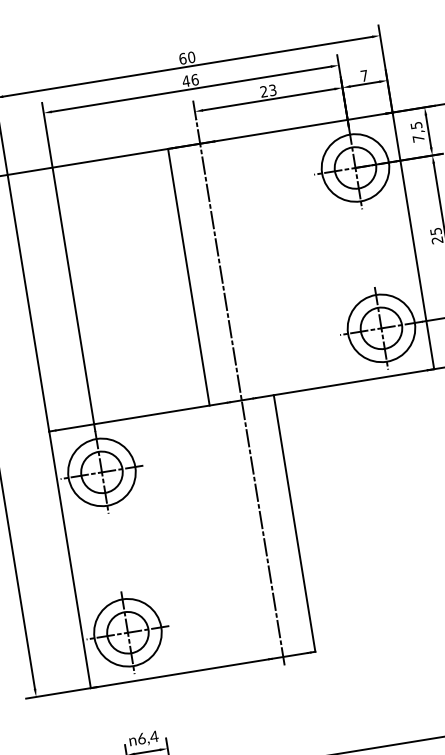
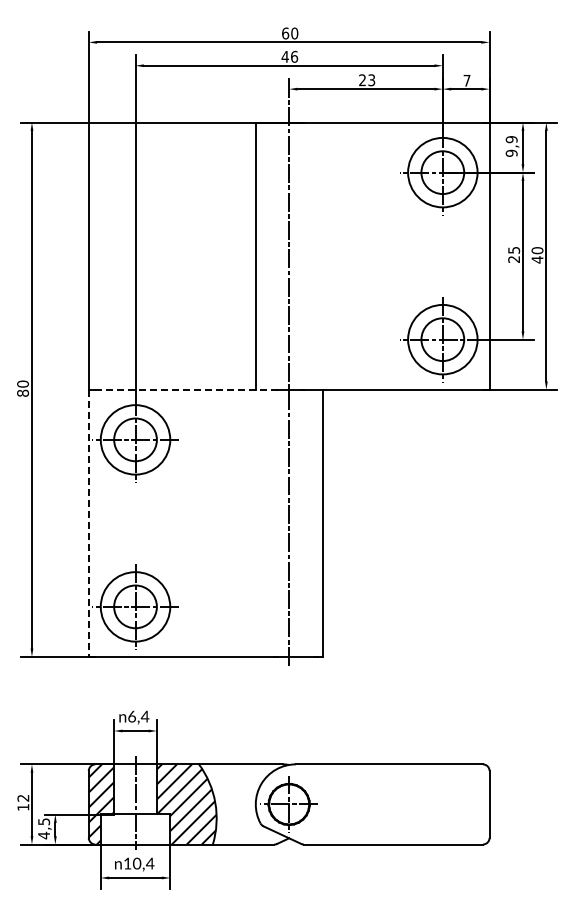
text: (417, 132) -> (511, 146), 7,5 -> 9,9
line: (142, 416) -> (185, 389), solid -> dashed
line: (69, 560) -> (88, 523), solid -> dashed

